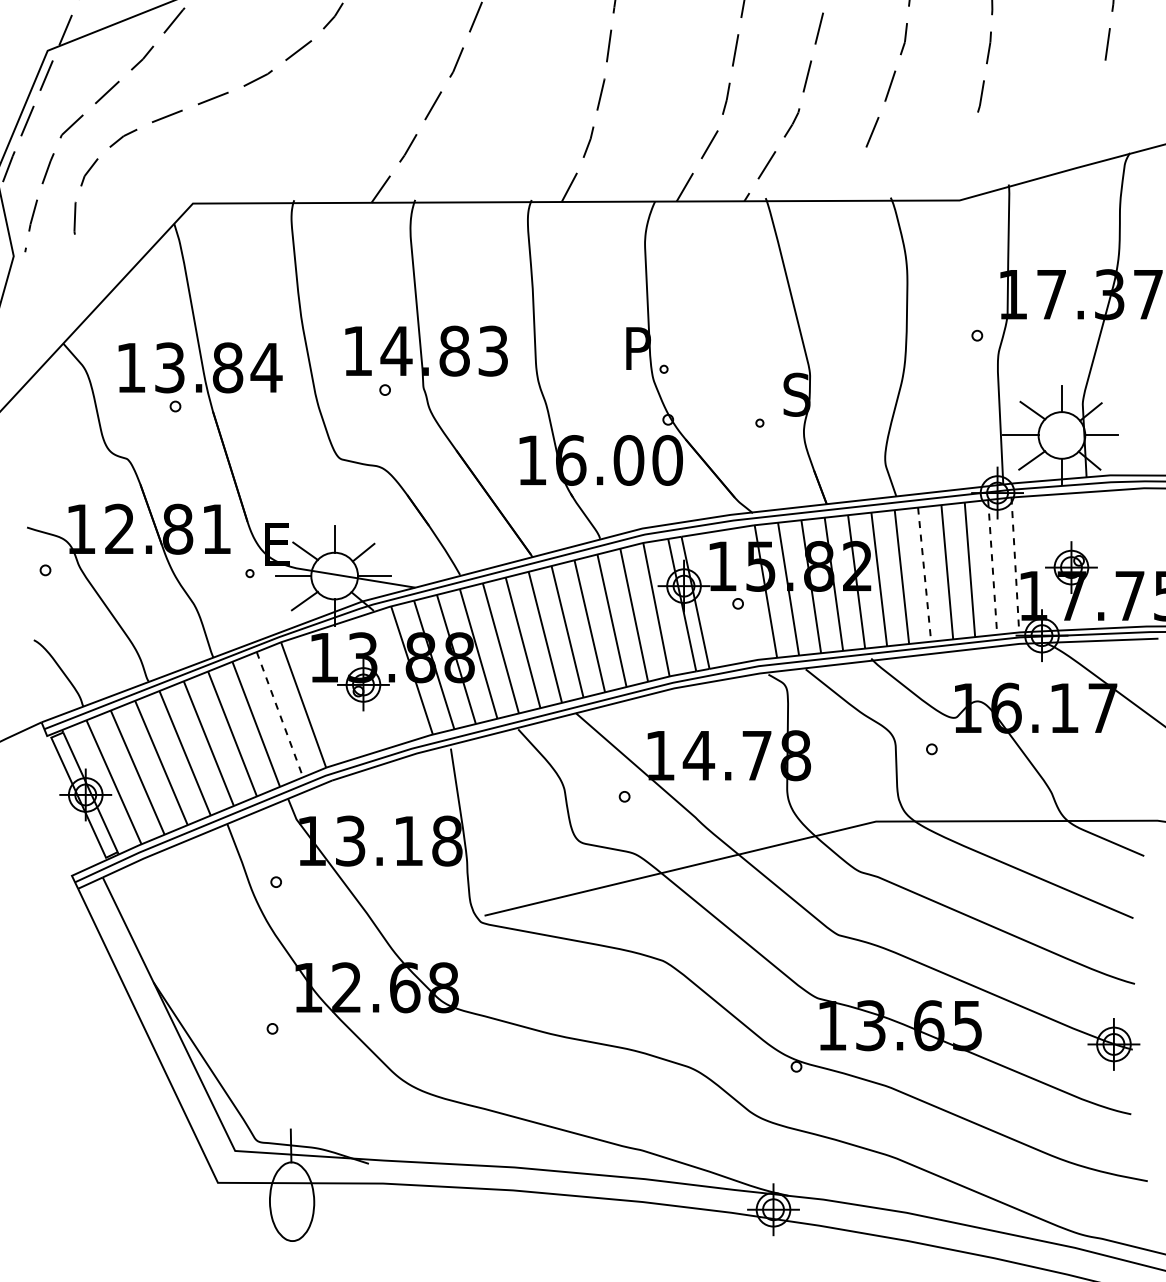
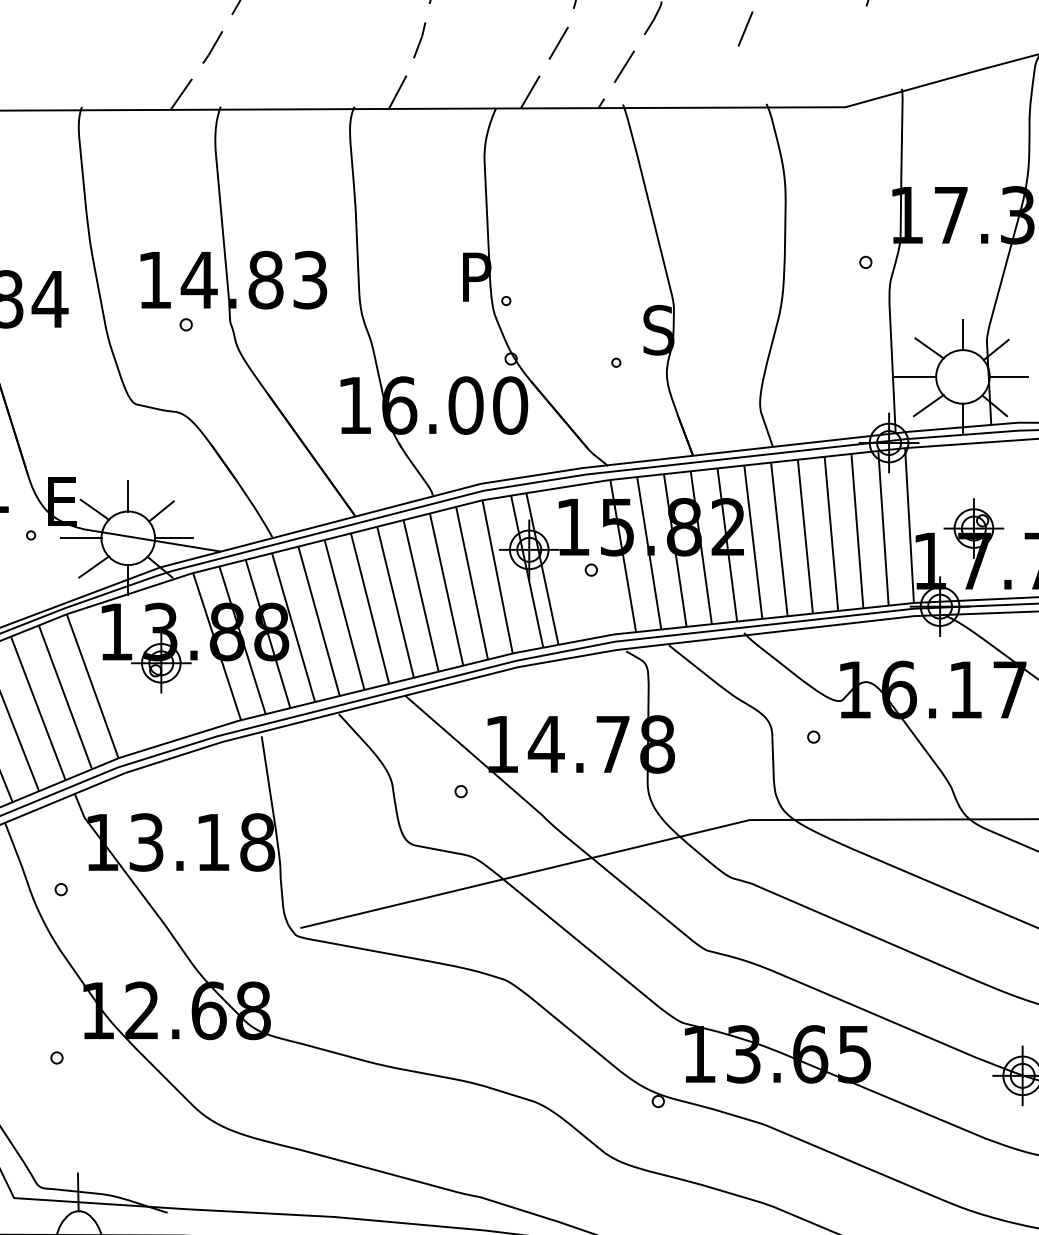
line: (1015, 564) -> (909, 525), dashed -> solid
line: (992, 567) -> (883, 528), dashed -> solid
line: (924, 575) -> (805, 537), dashed -> solid
line: (279, 714) -> (64, 697), dashed -> solid

